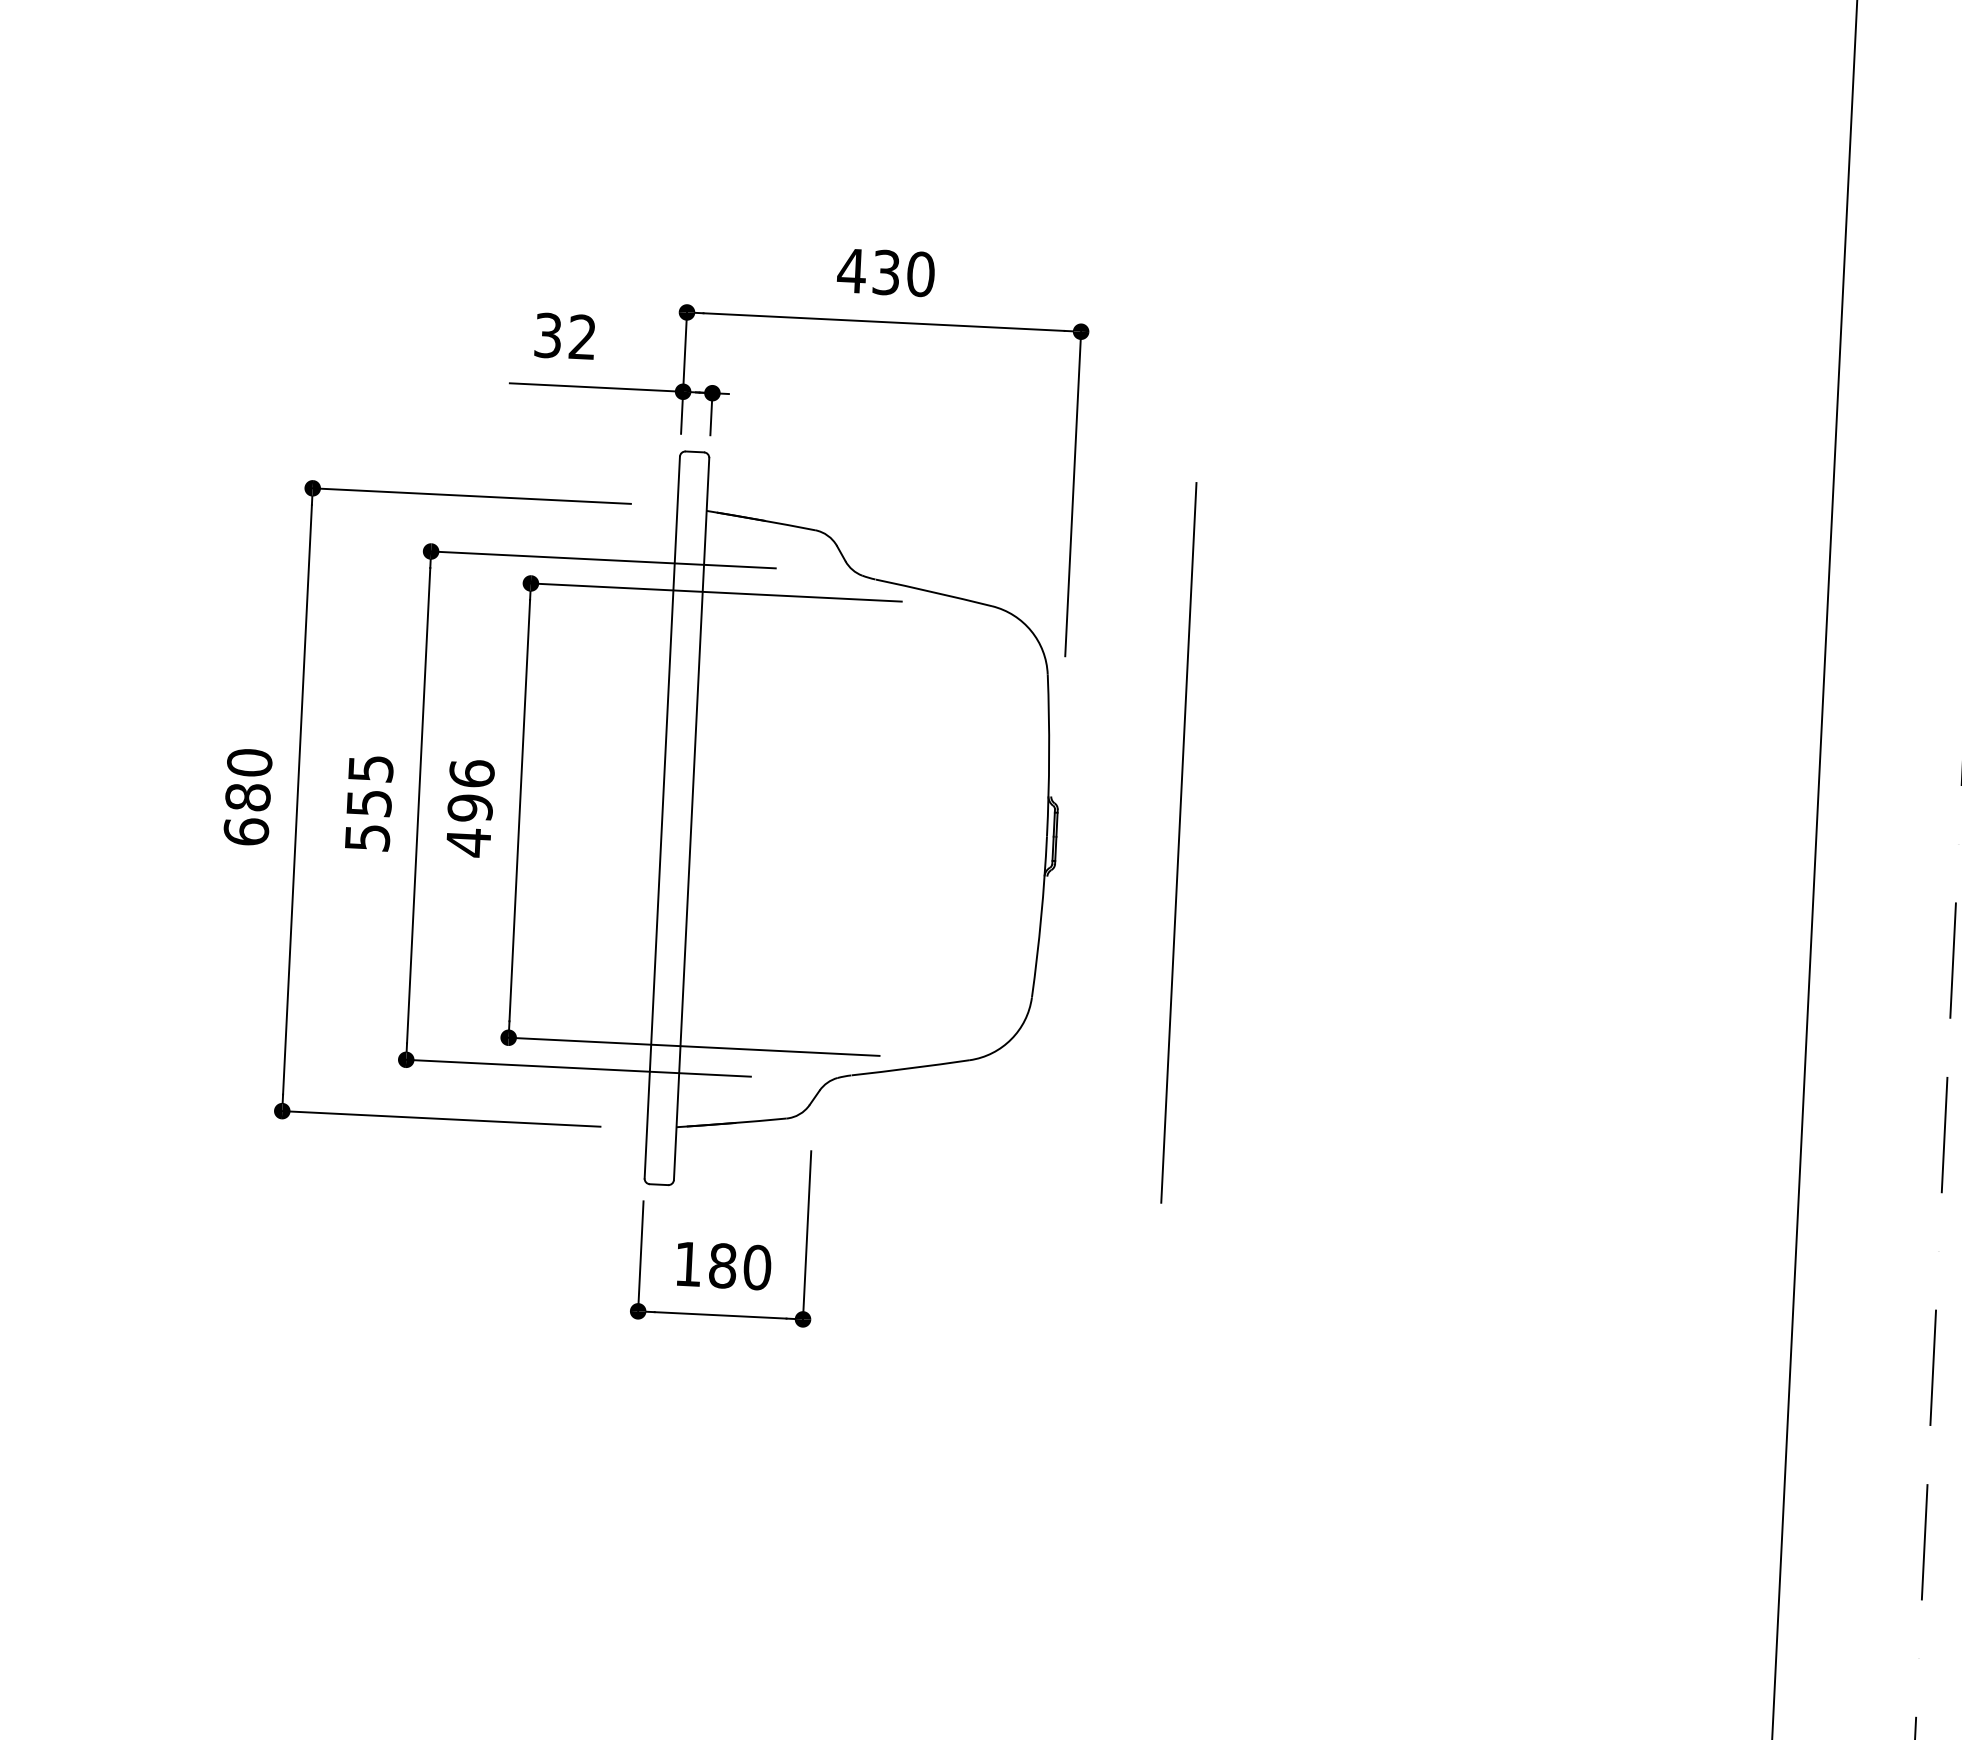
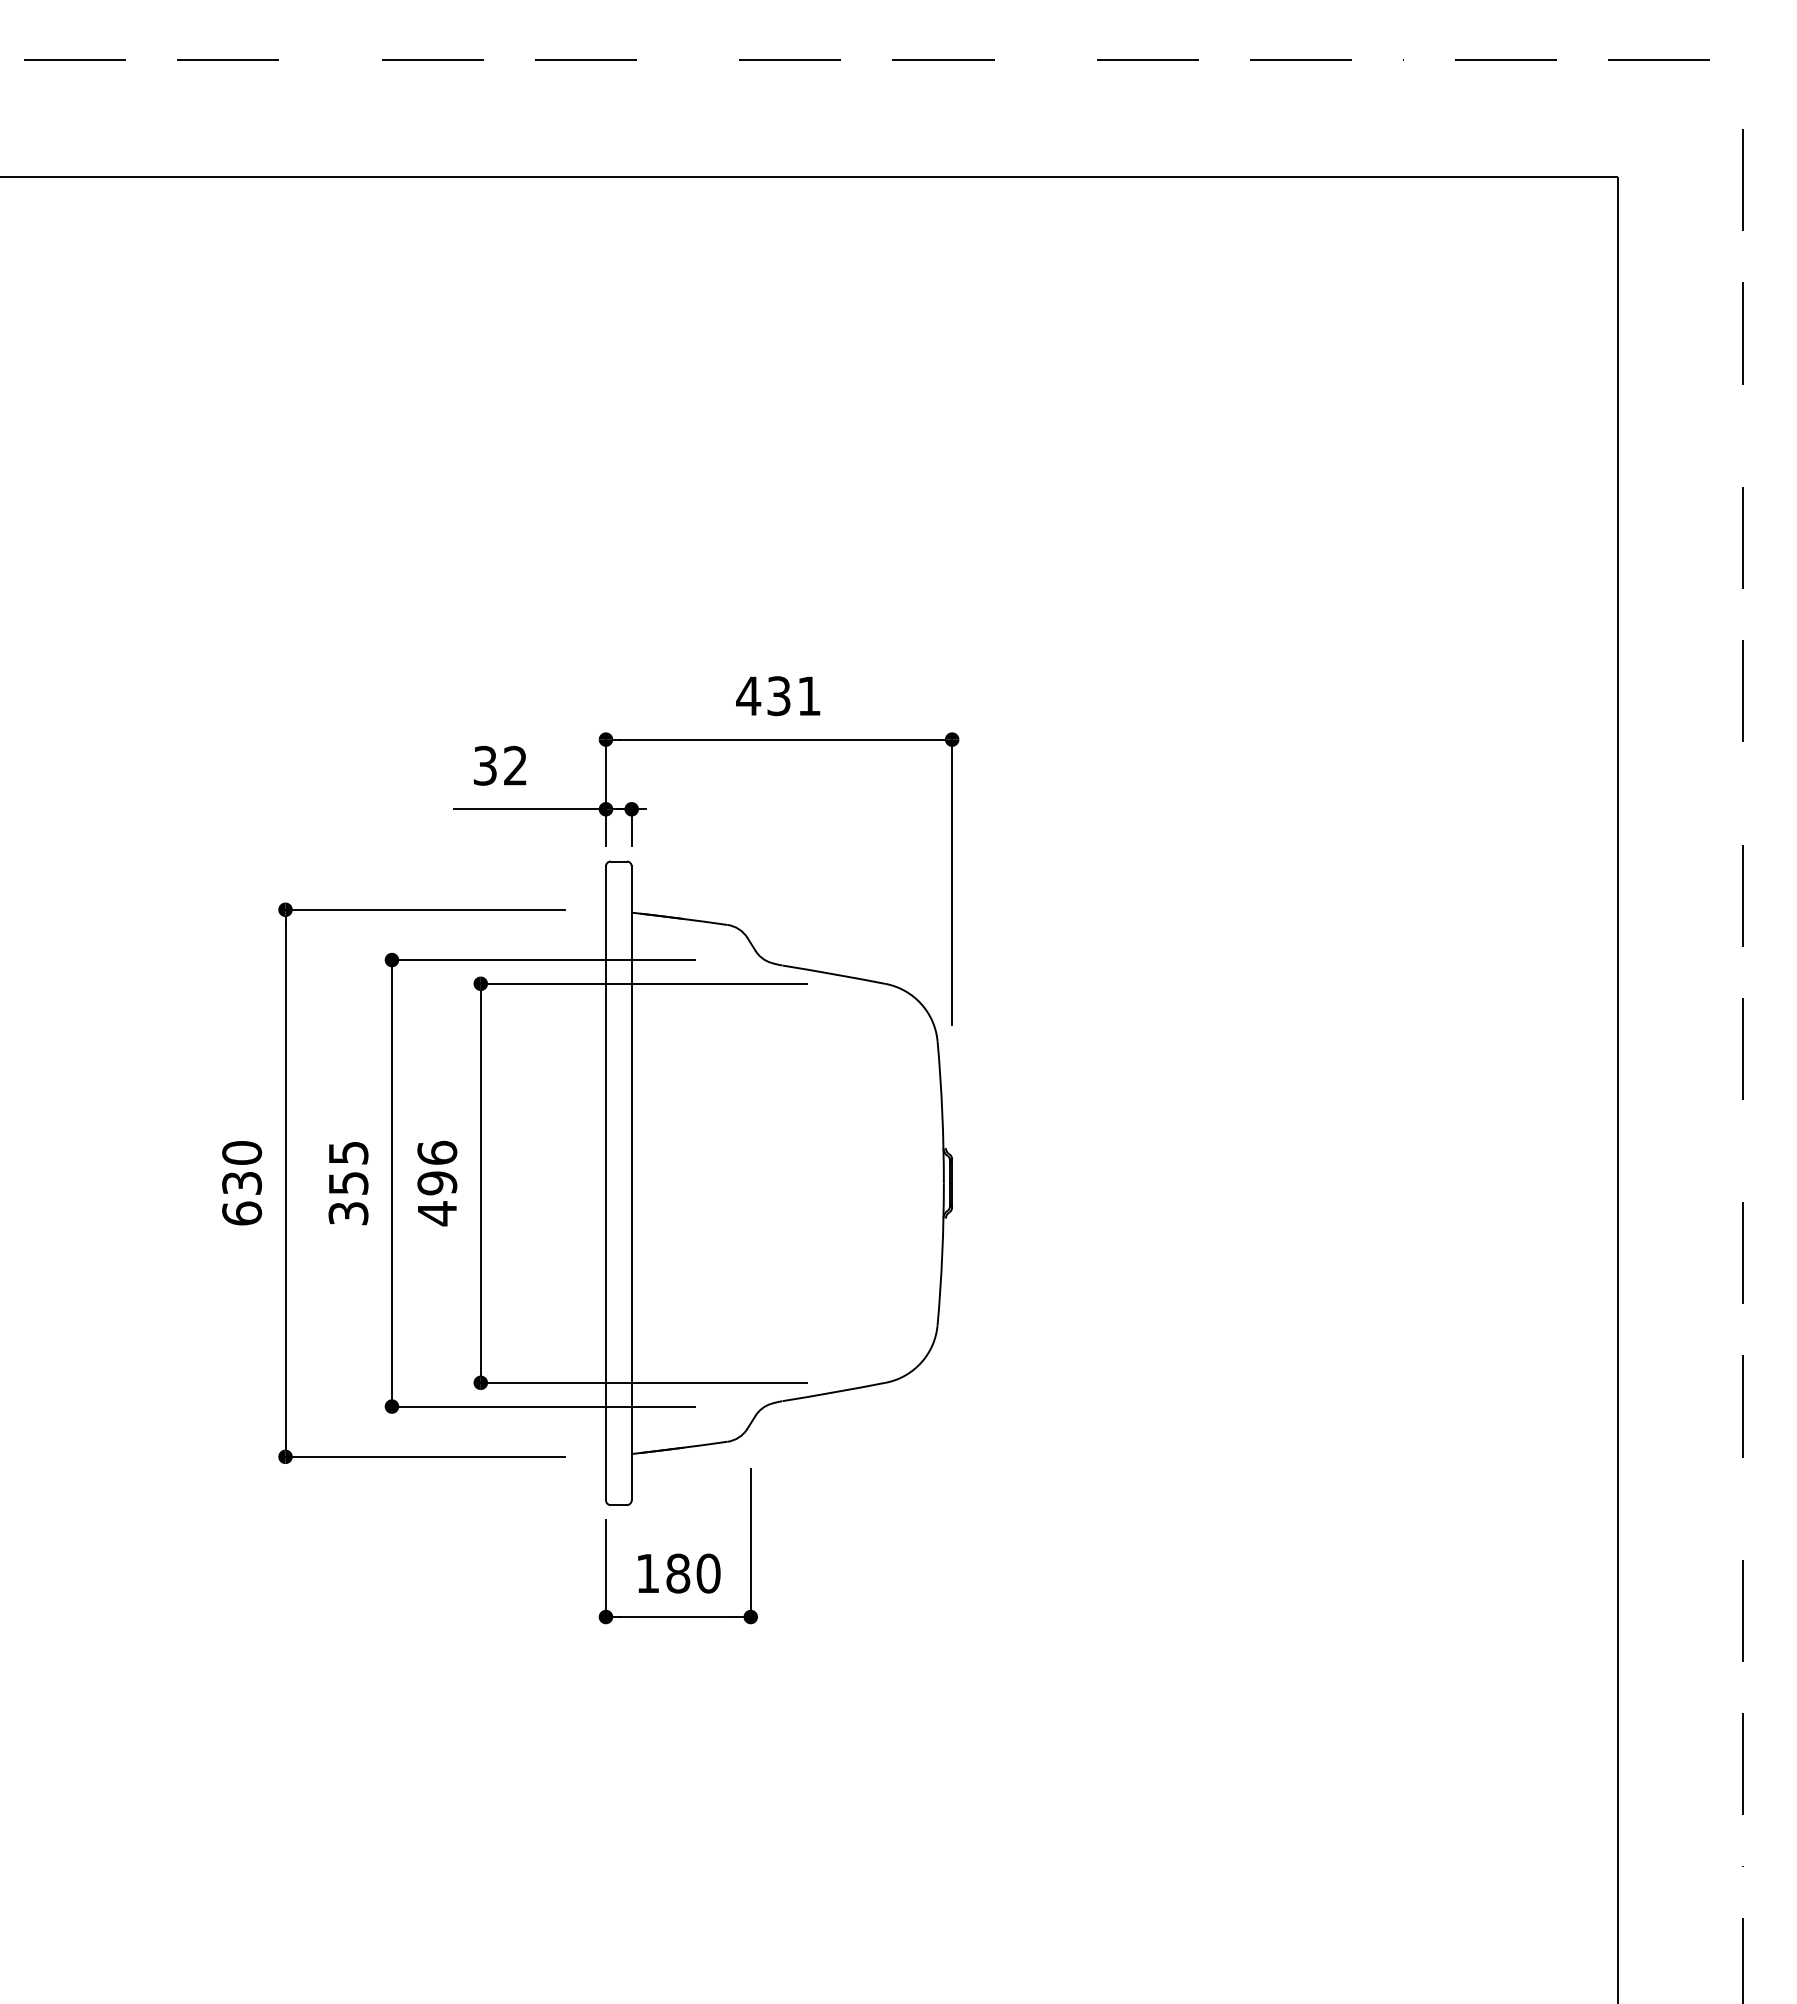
text: (921, 274) -> (809, 696), 430 -> 431
text: (248, 797) -> (242, 1183), 680 -> 630
text: (366, 837) -> (347, 1213), 555 -> 355
line: (1178, 841) -> (1059, 1182), removed

